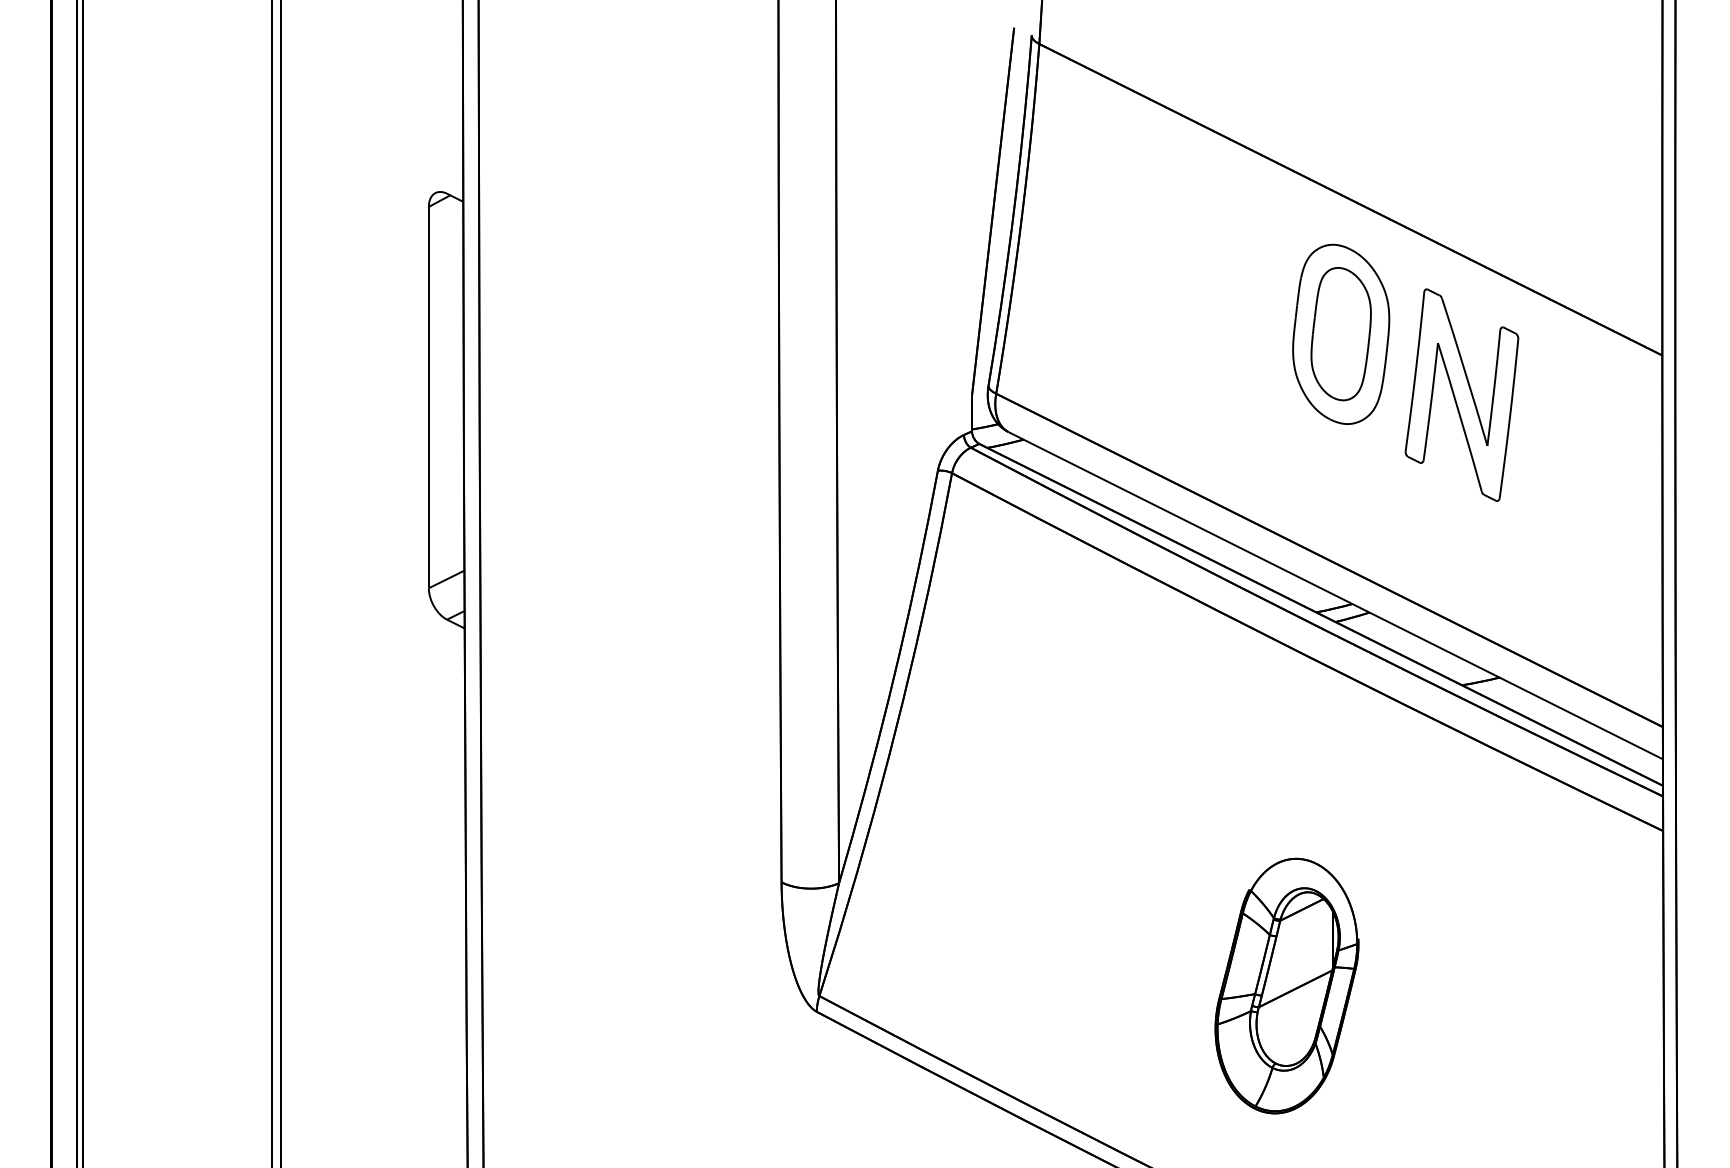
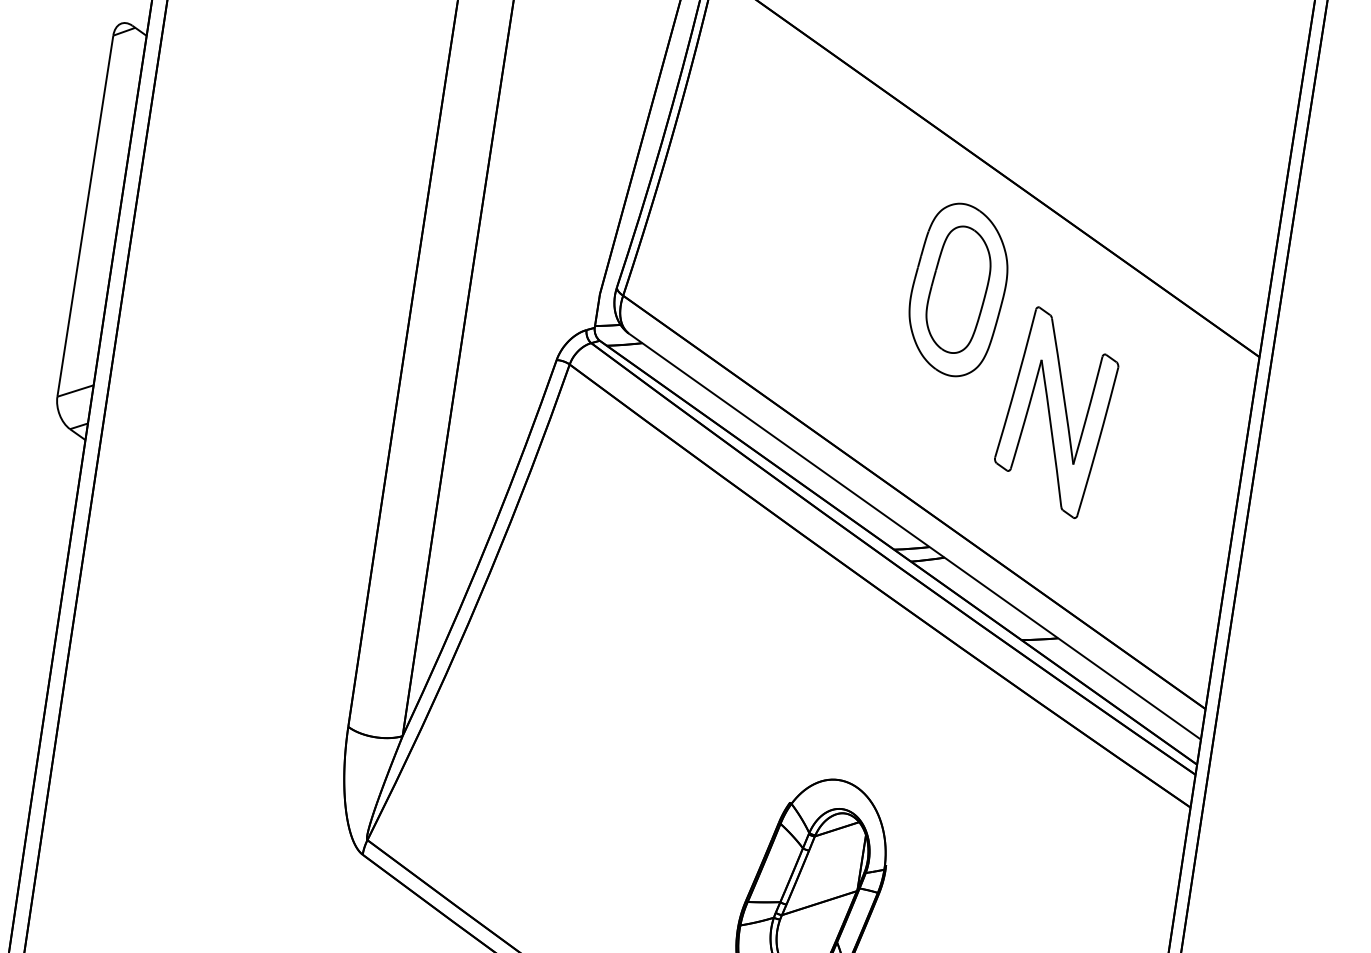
part: (1461, 394) -> (1056, 411), moved

